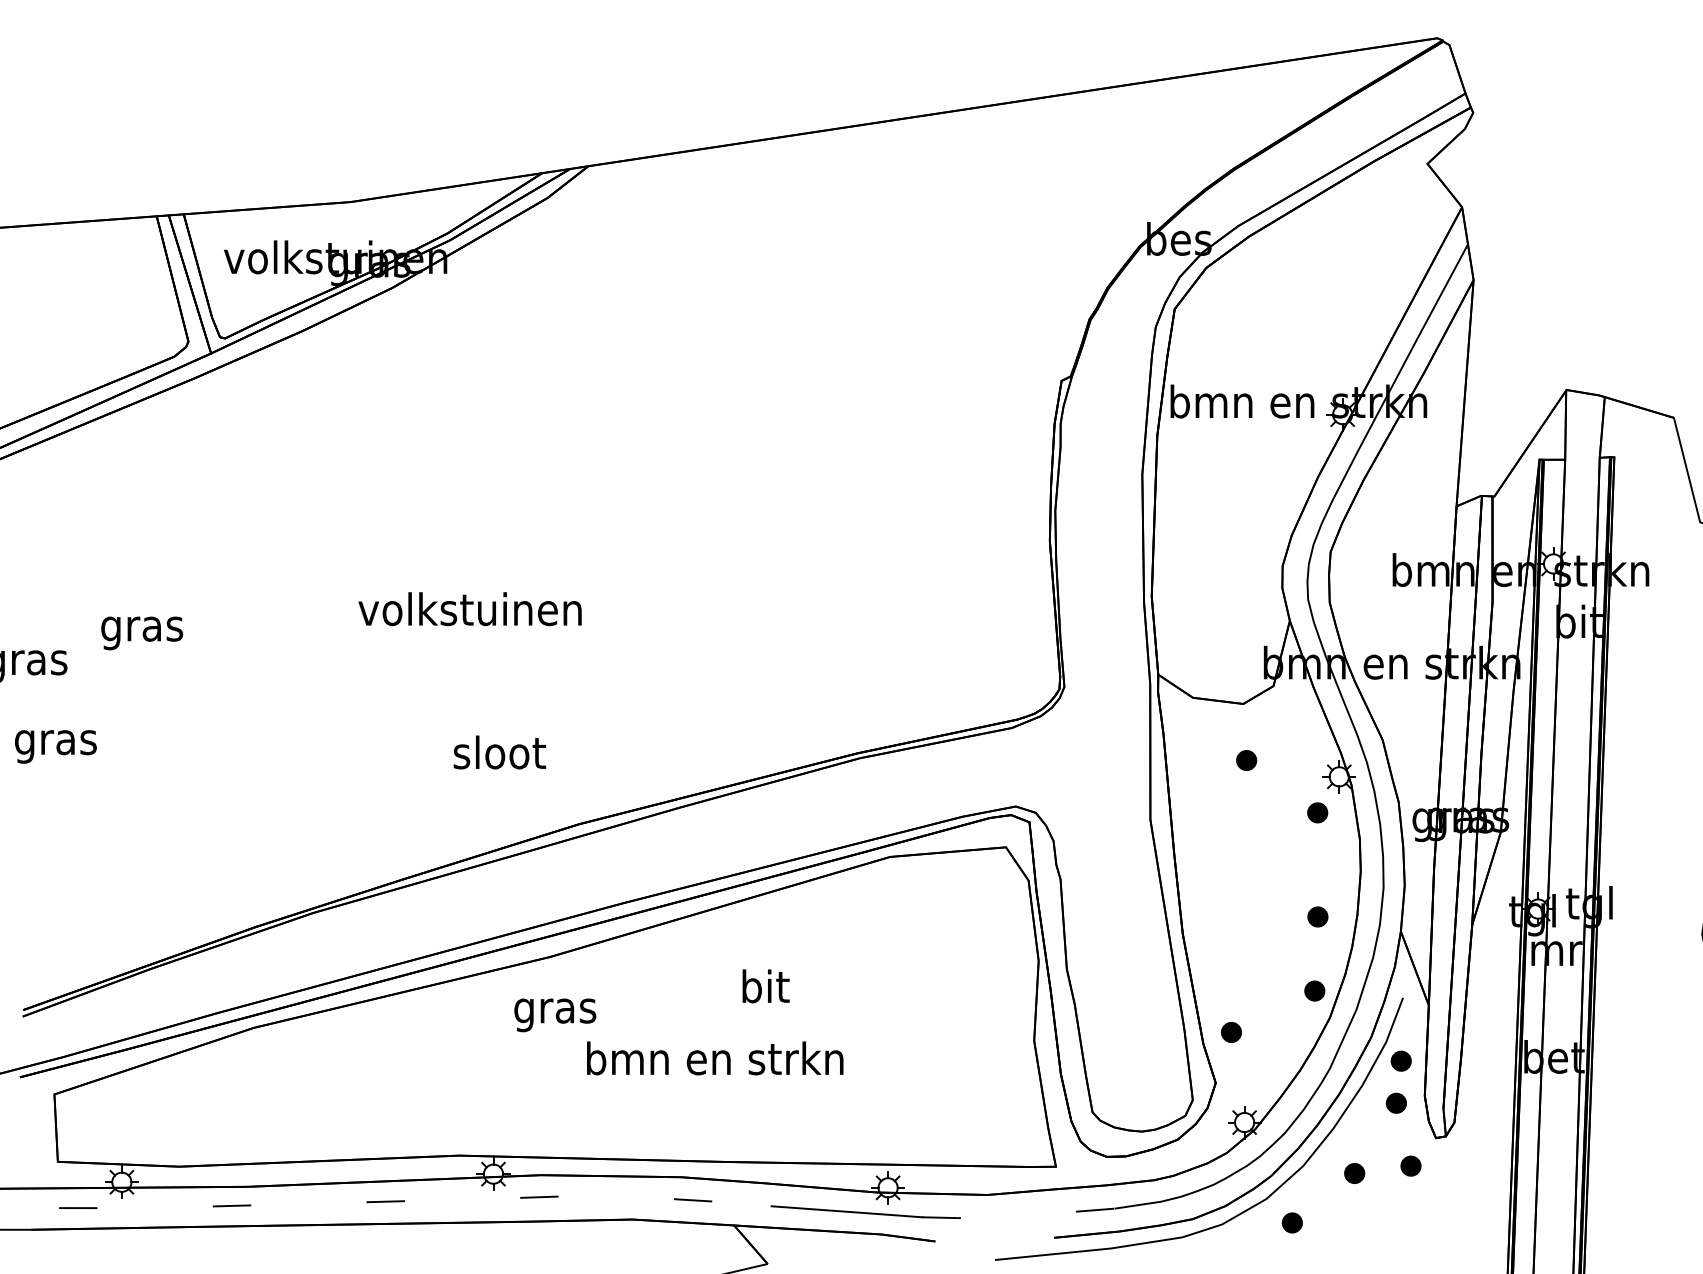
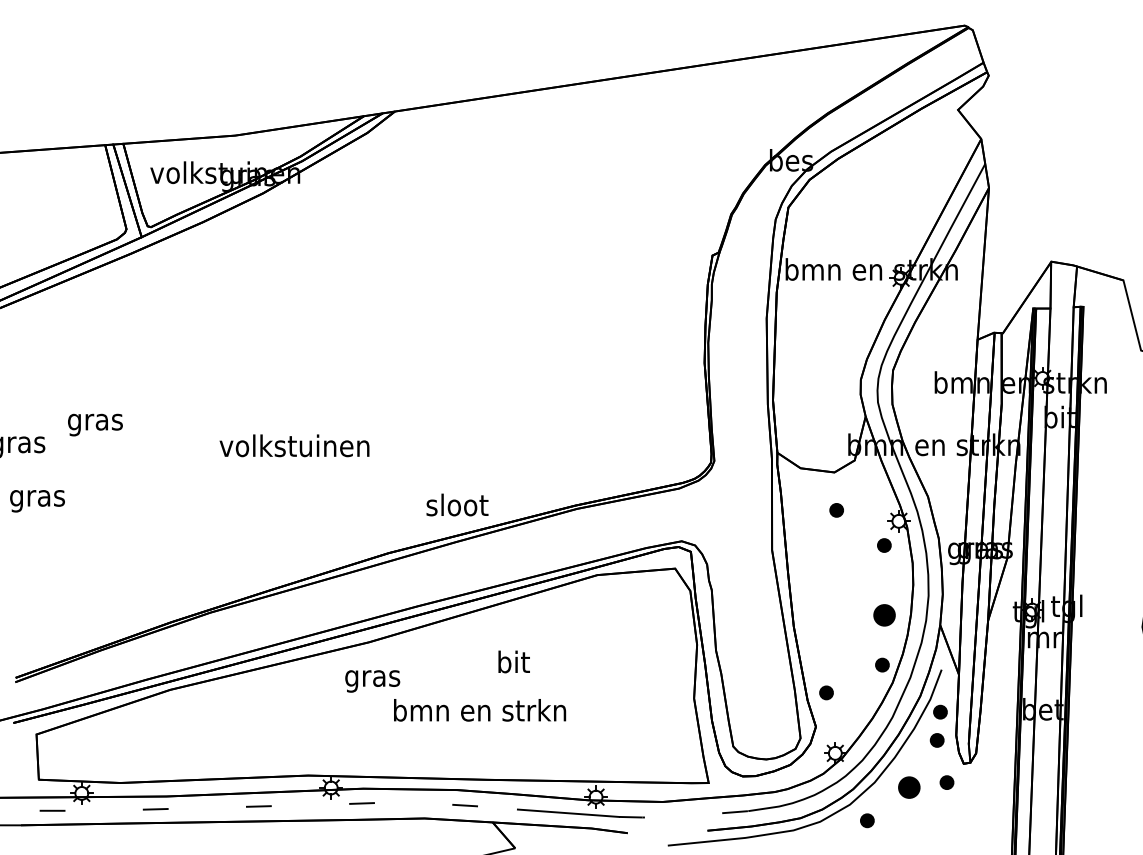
text: (470, 608) -> (294, 445), moved
text: (499, 751) -> (457, 504), moved
part: (1317, 917) -> (884, 615), size x1.6
part: (1353, 1173) -> (908, 787), size x1.6

